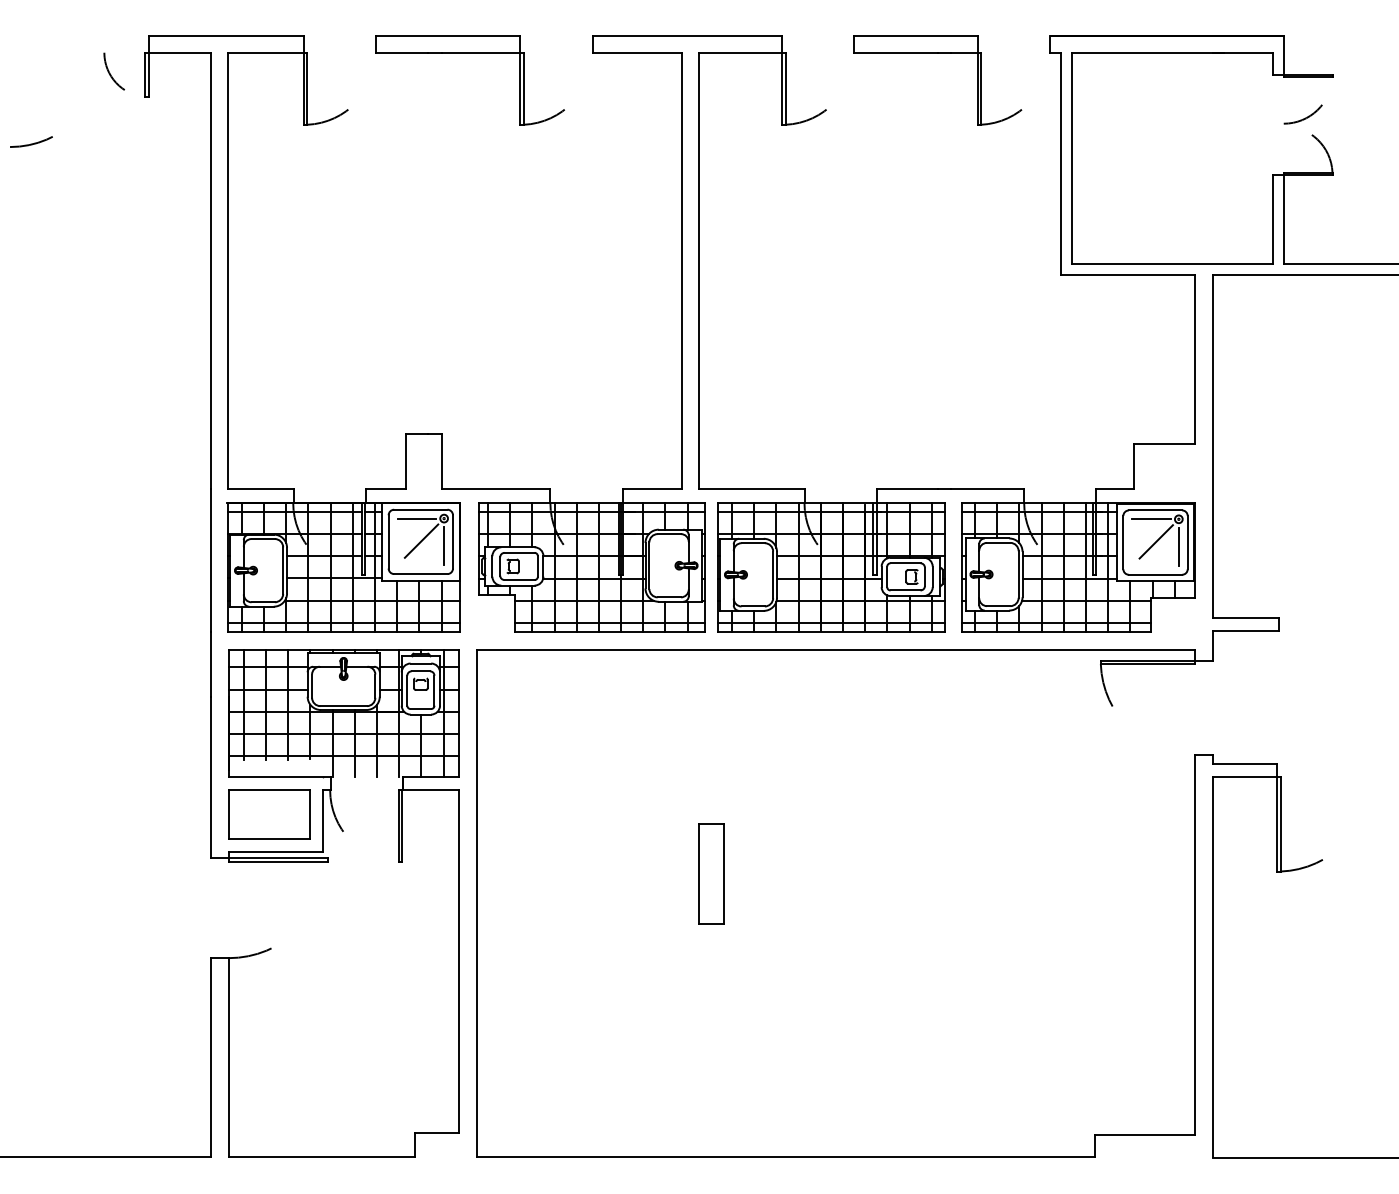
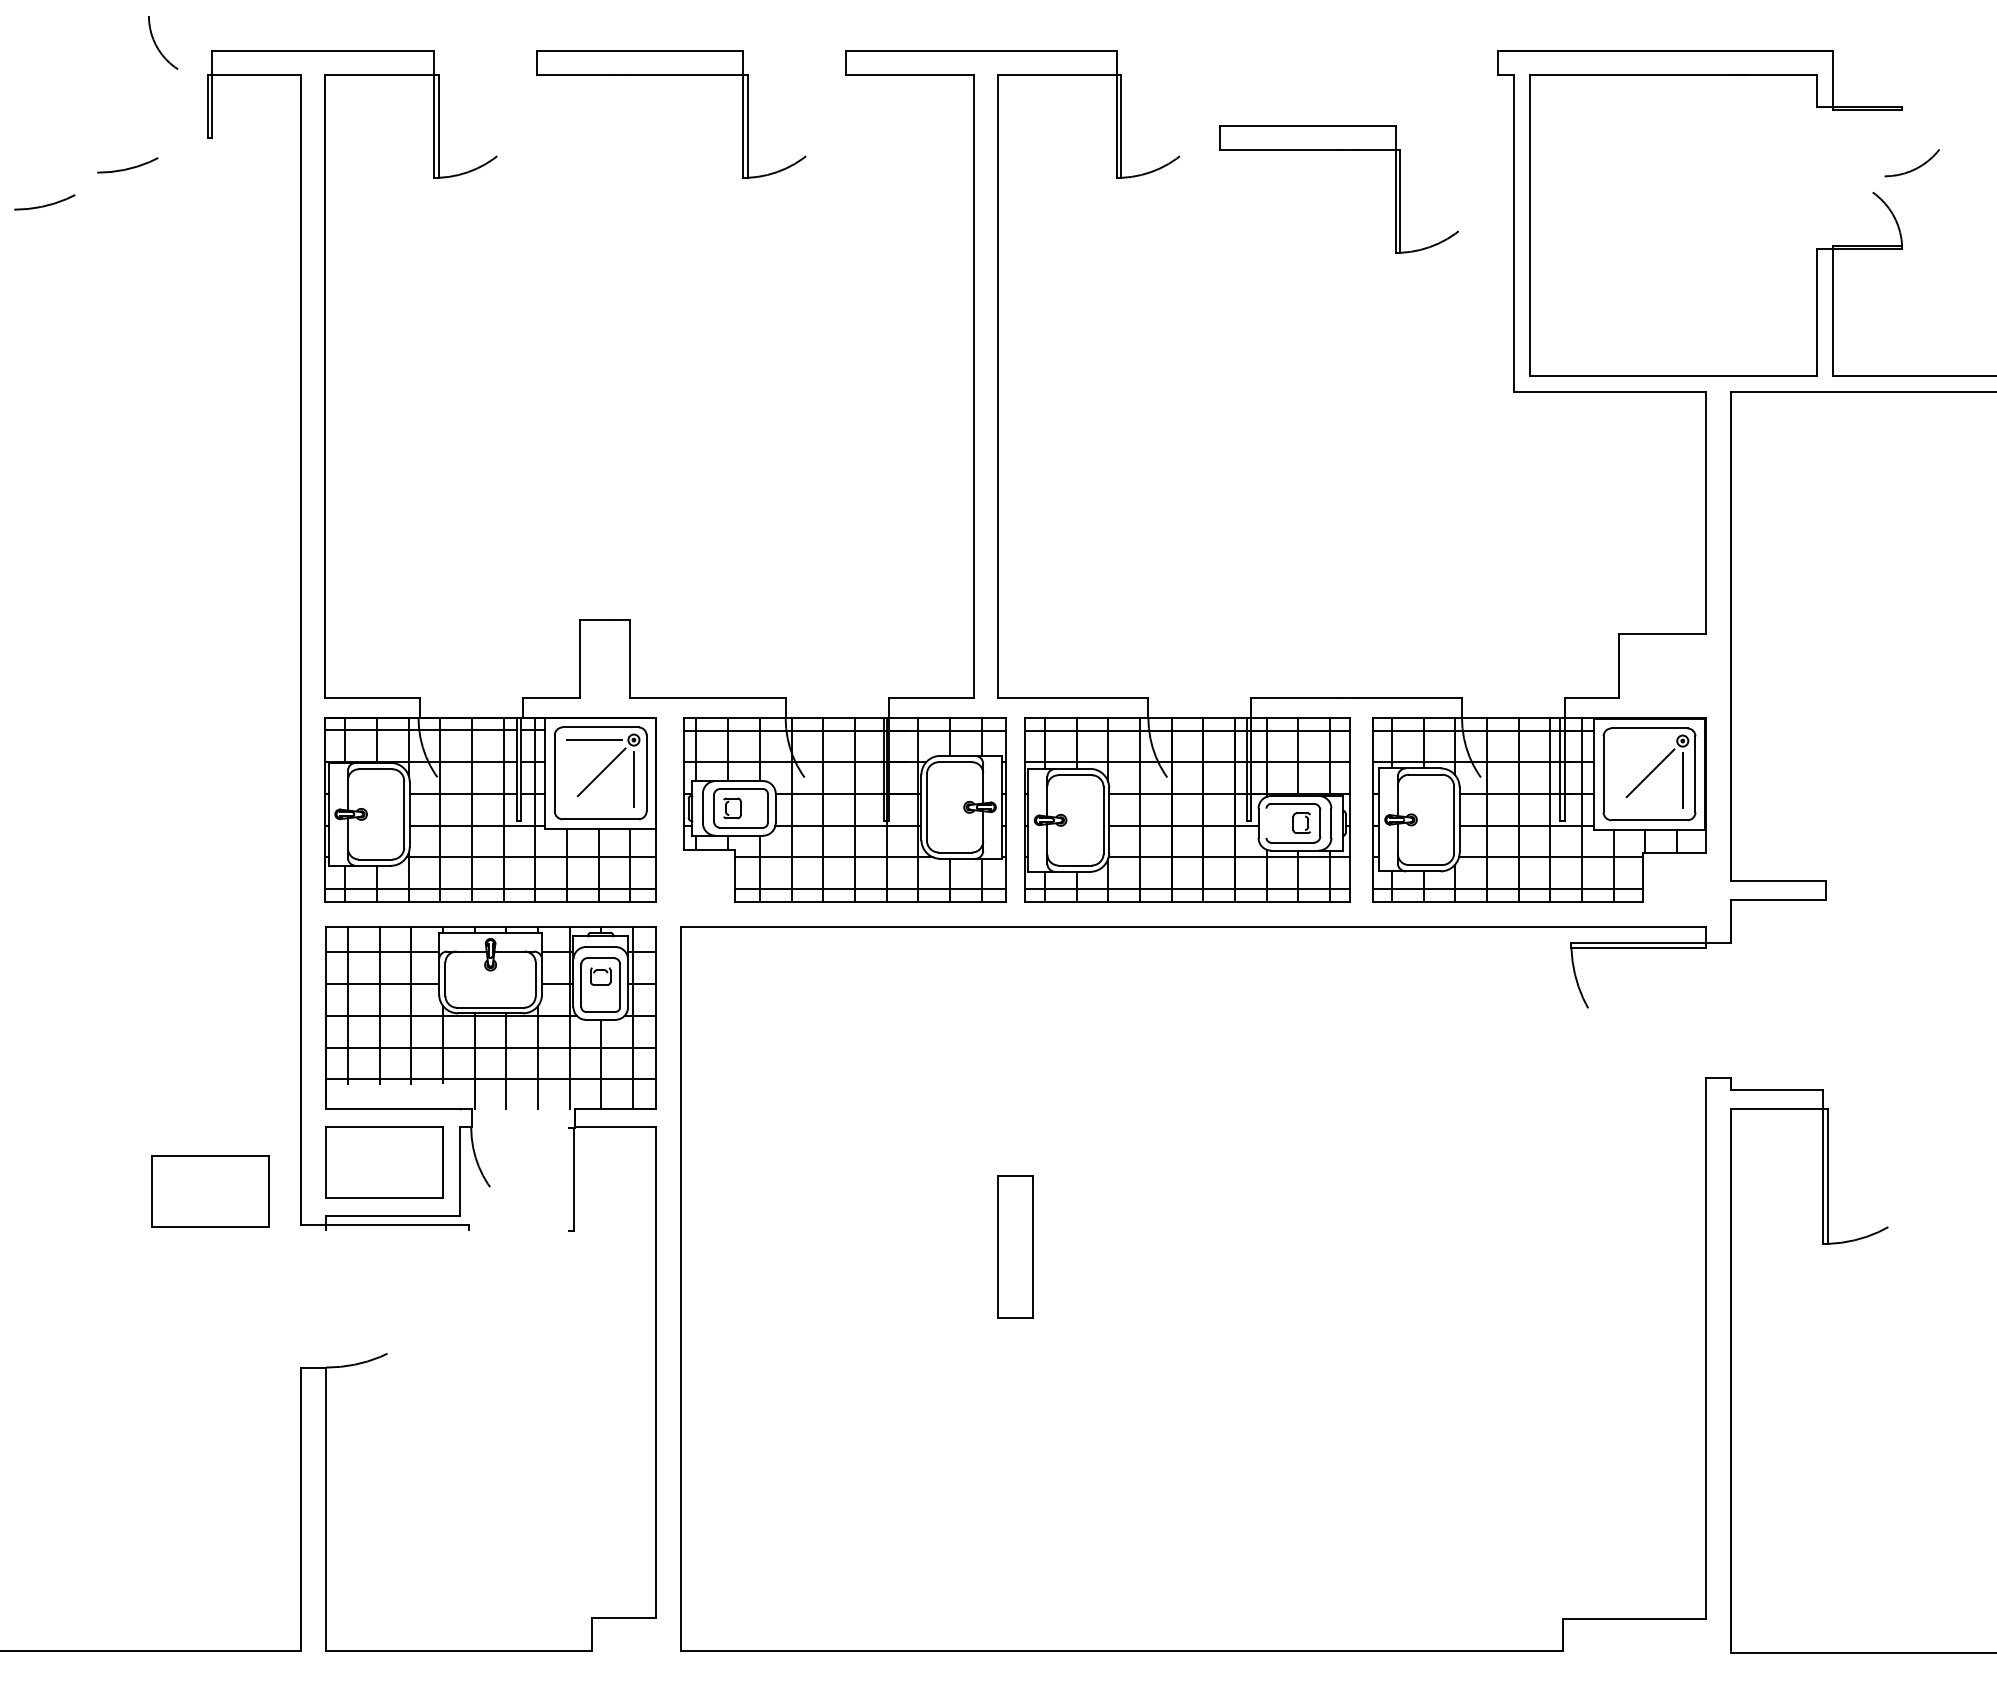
part: (937, 53) -> (1338, 150), moved
arc: (110, 73) -> (157, 45), moved
arc: (90, 117) -> (129, 167), added
arc: (1304, 118) -> (1914, 168), moved
line: (1151, 519) -> (1643, 741), removed
line: (887, 576) -> (1266, 822), removed
line: (398, 825) -> (569, 1178), removed
part: (147, 834) -> (210, 1191), added
line: (278, 861) -> (397, 1229), removed

